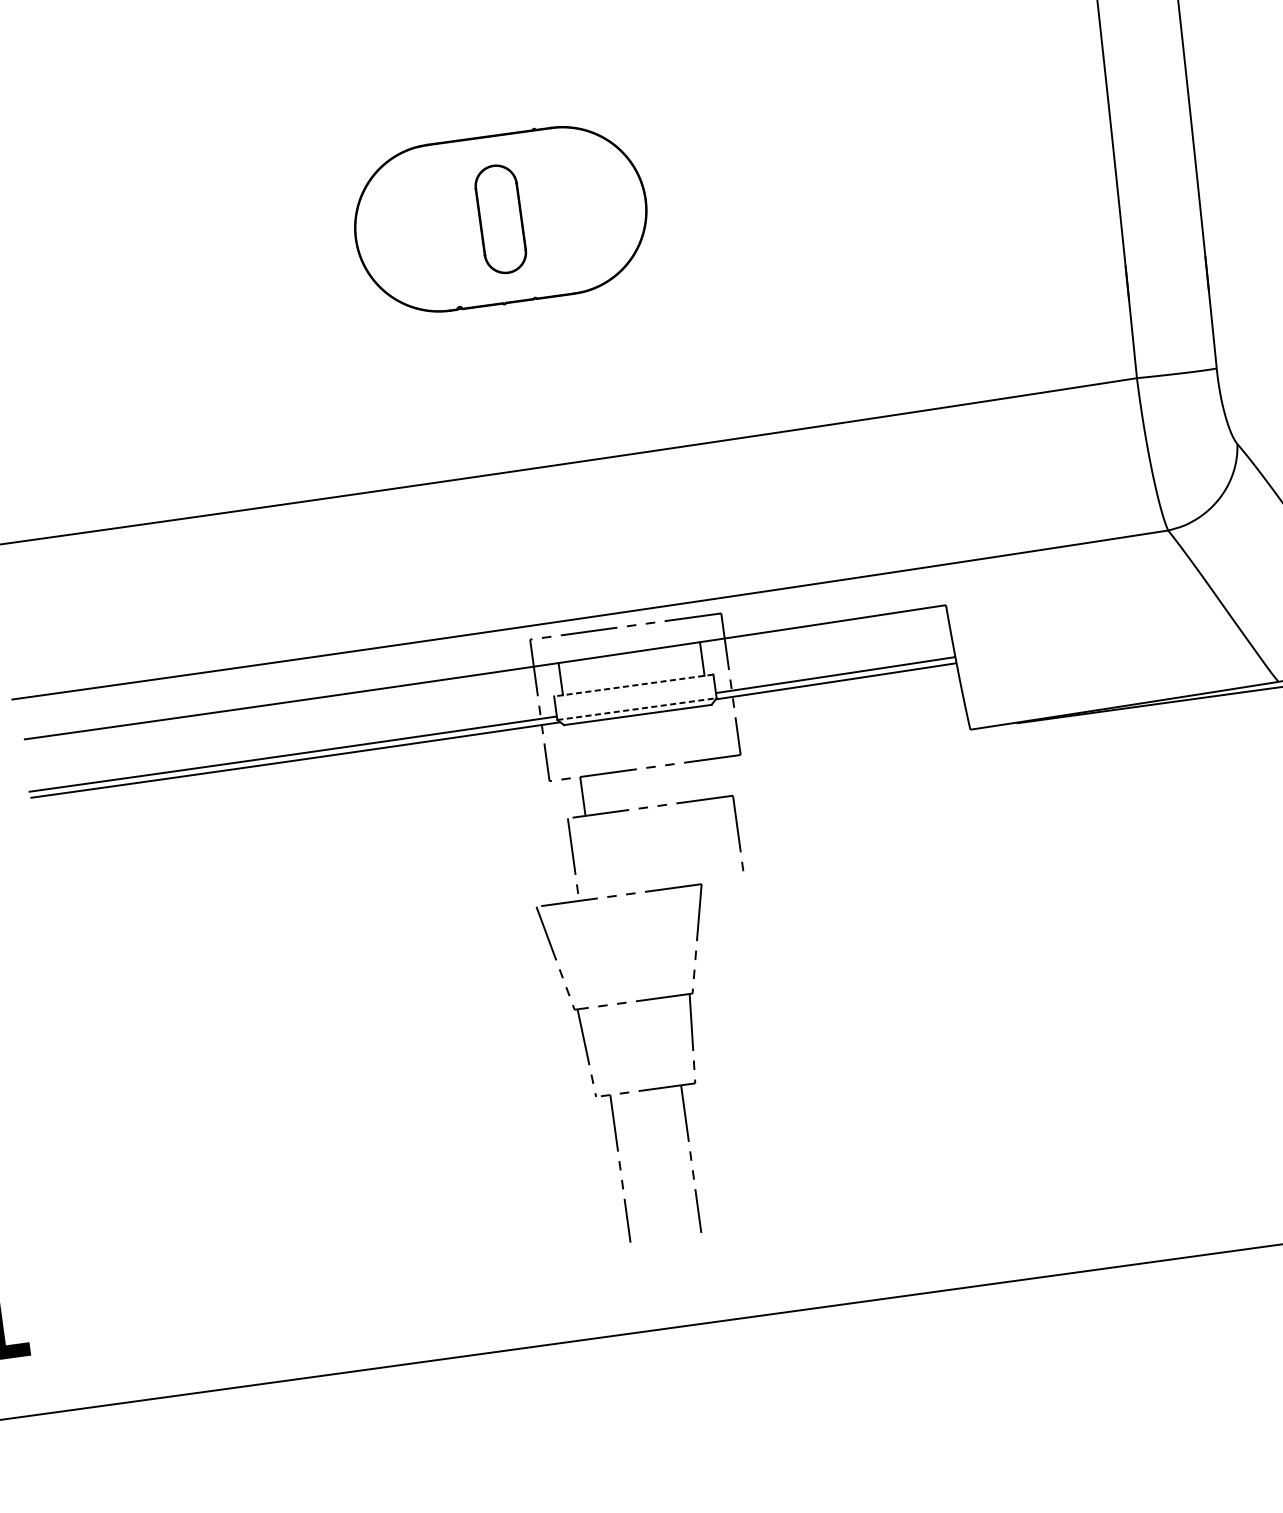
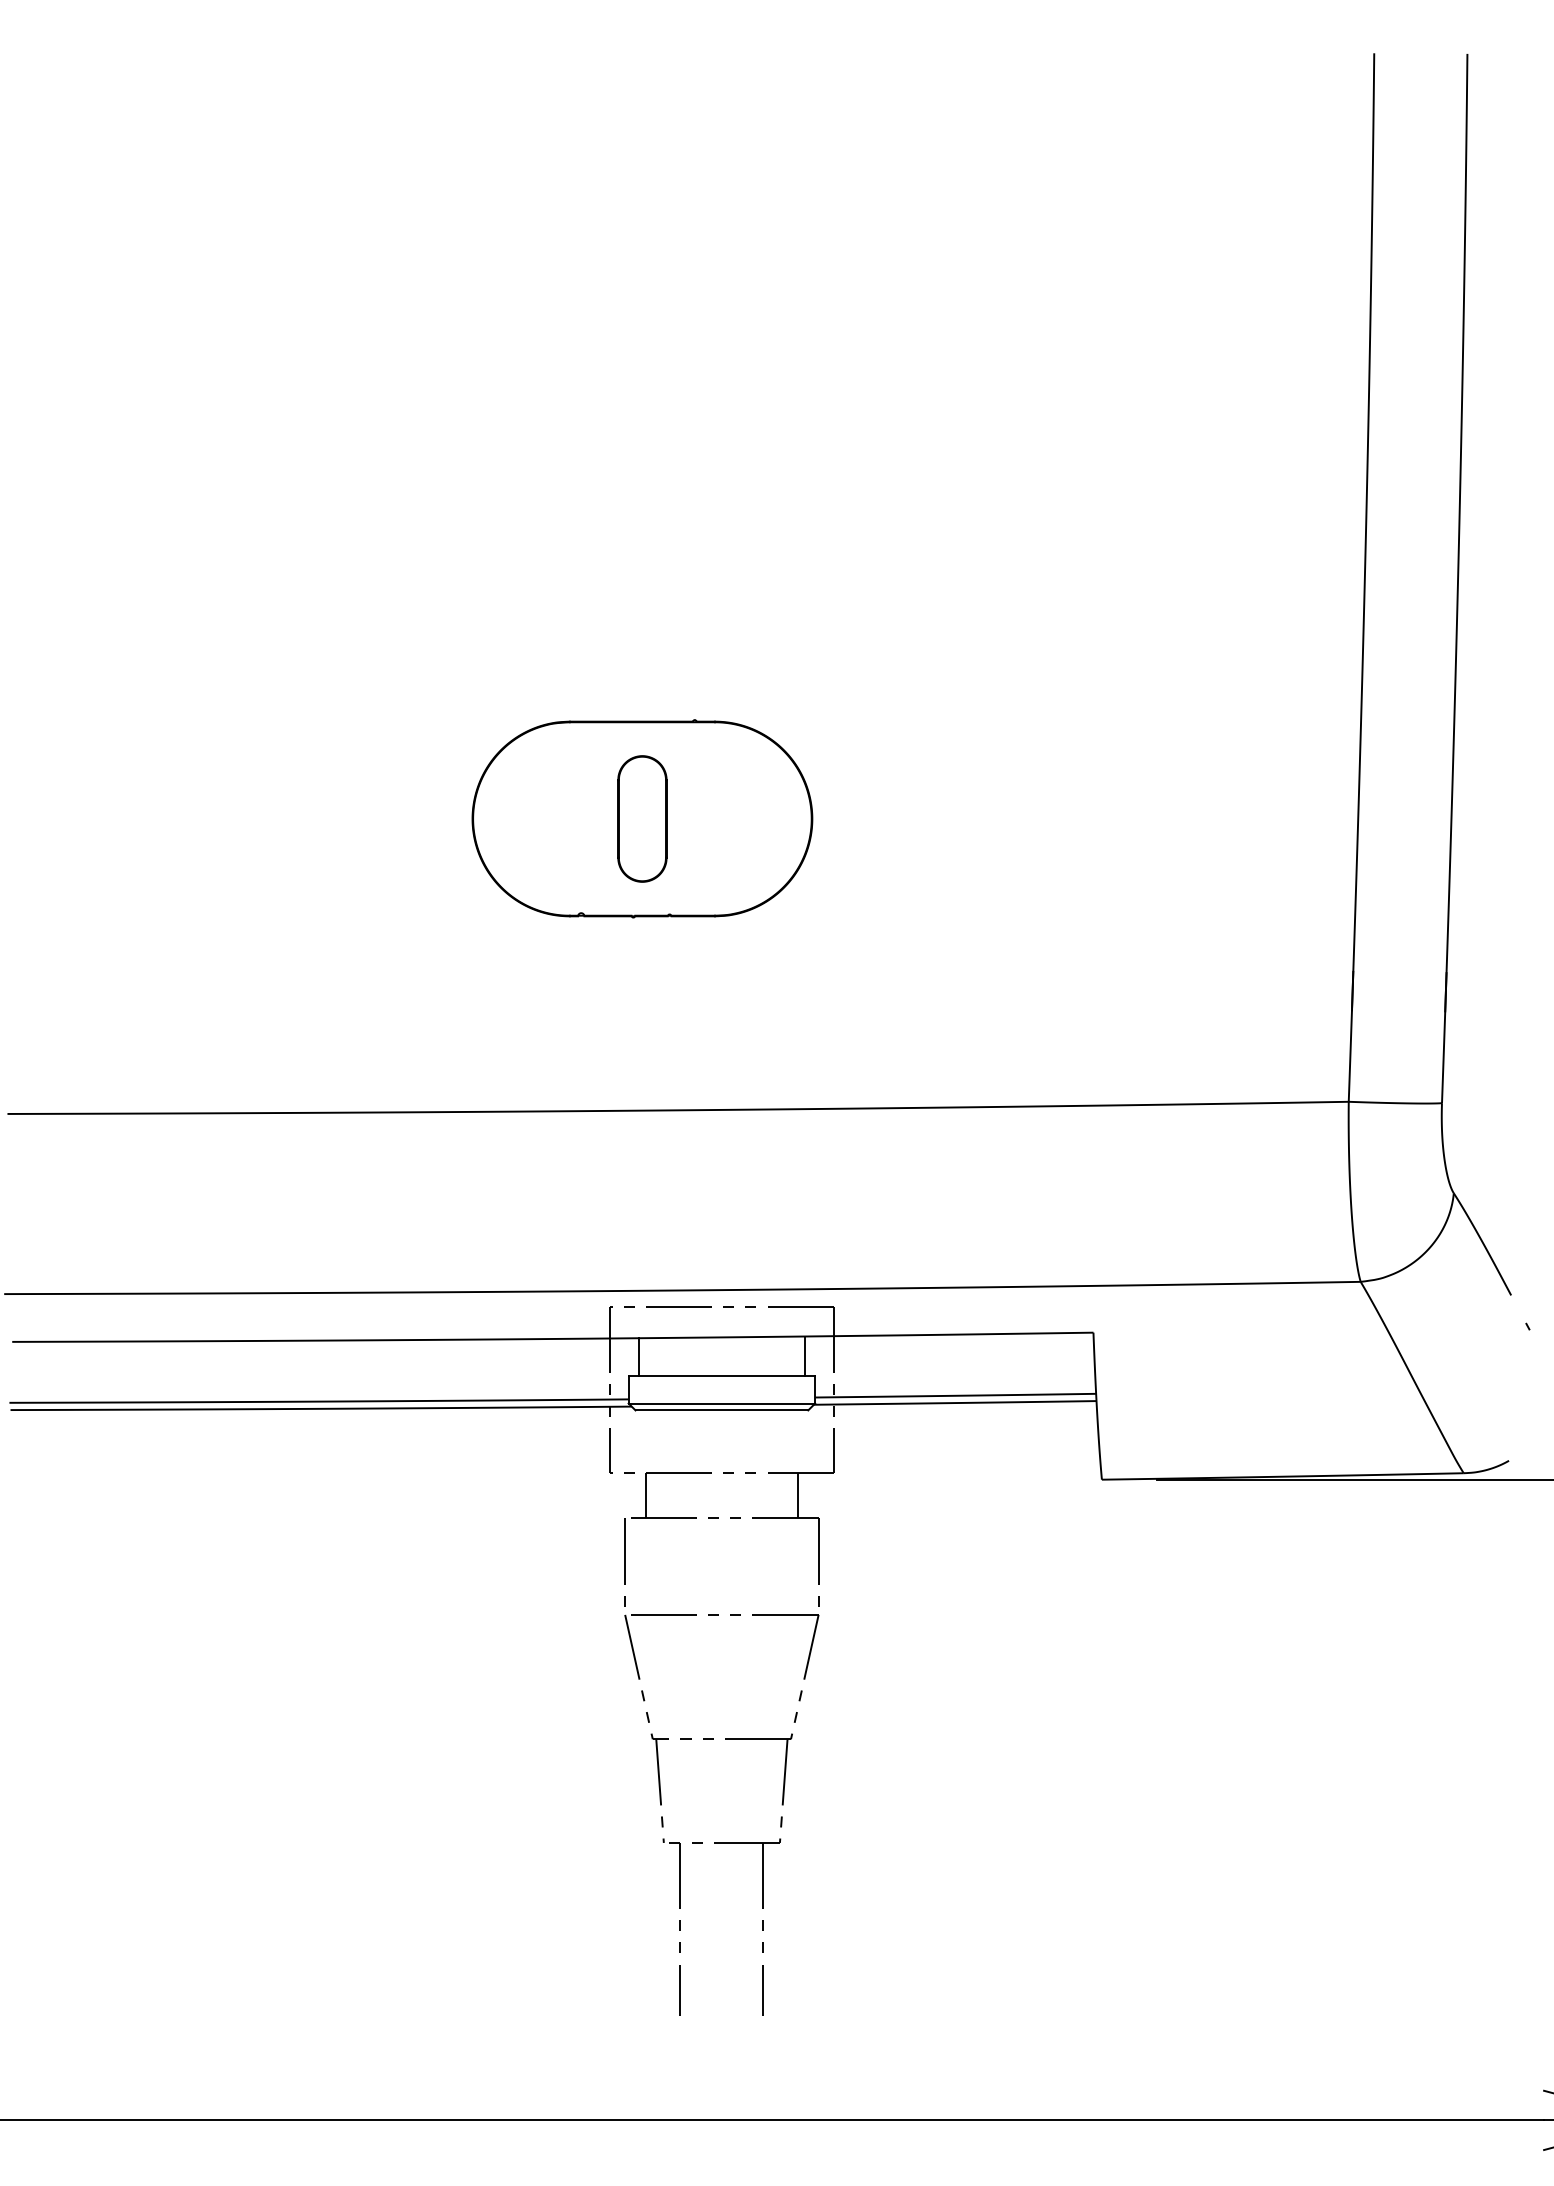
line: (633, 685) -> (721, 1375), dashed -> solid
line: (637, 709) -> (722, 1403), dashed -> solid
line: (712, 778) -> (797, 1495), added
part: (645, 1089) -> (721, 1842), moved

